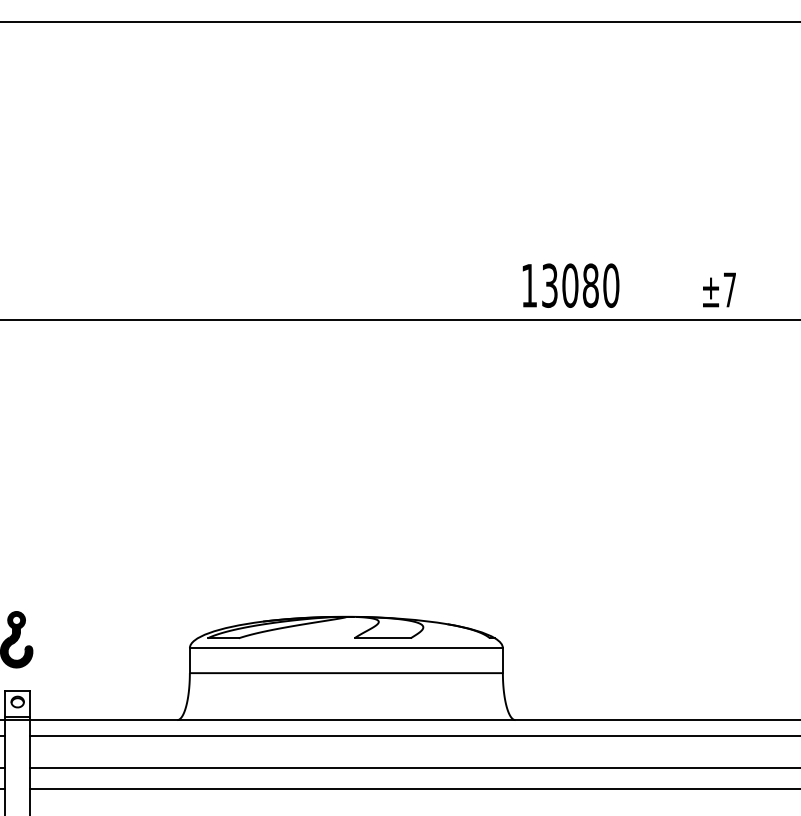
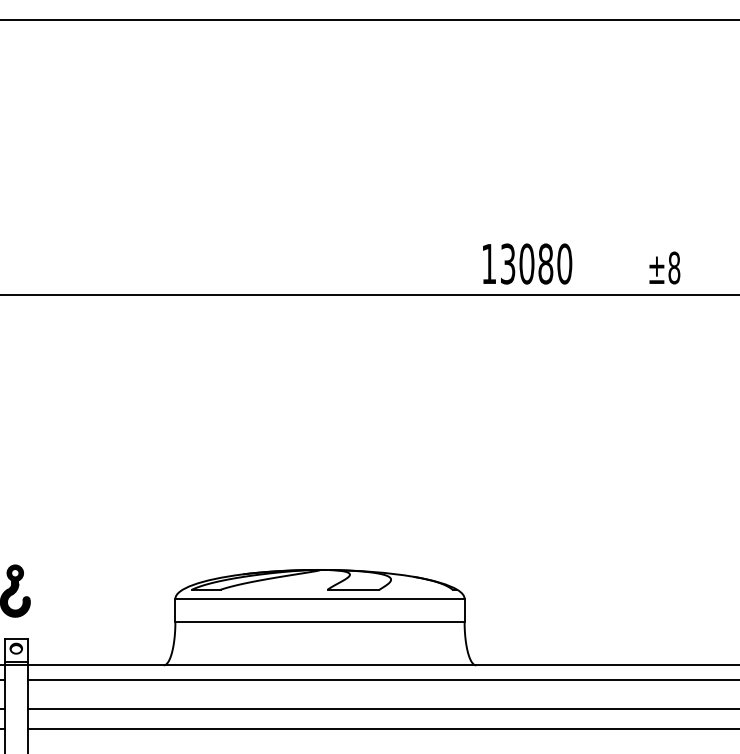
text: (730, 289) -> (674, 267), ±7 -> ±8

